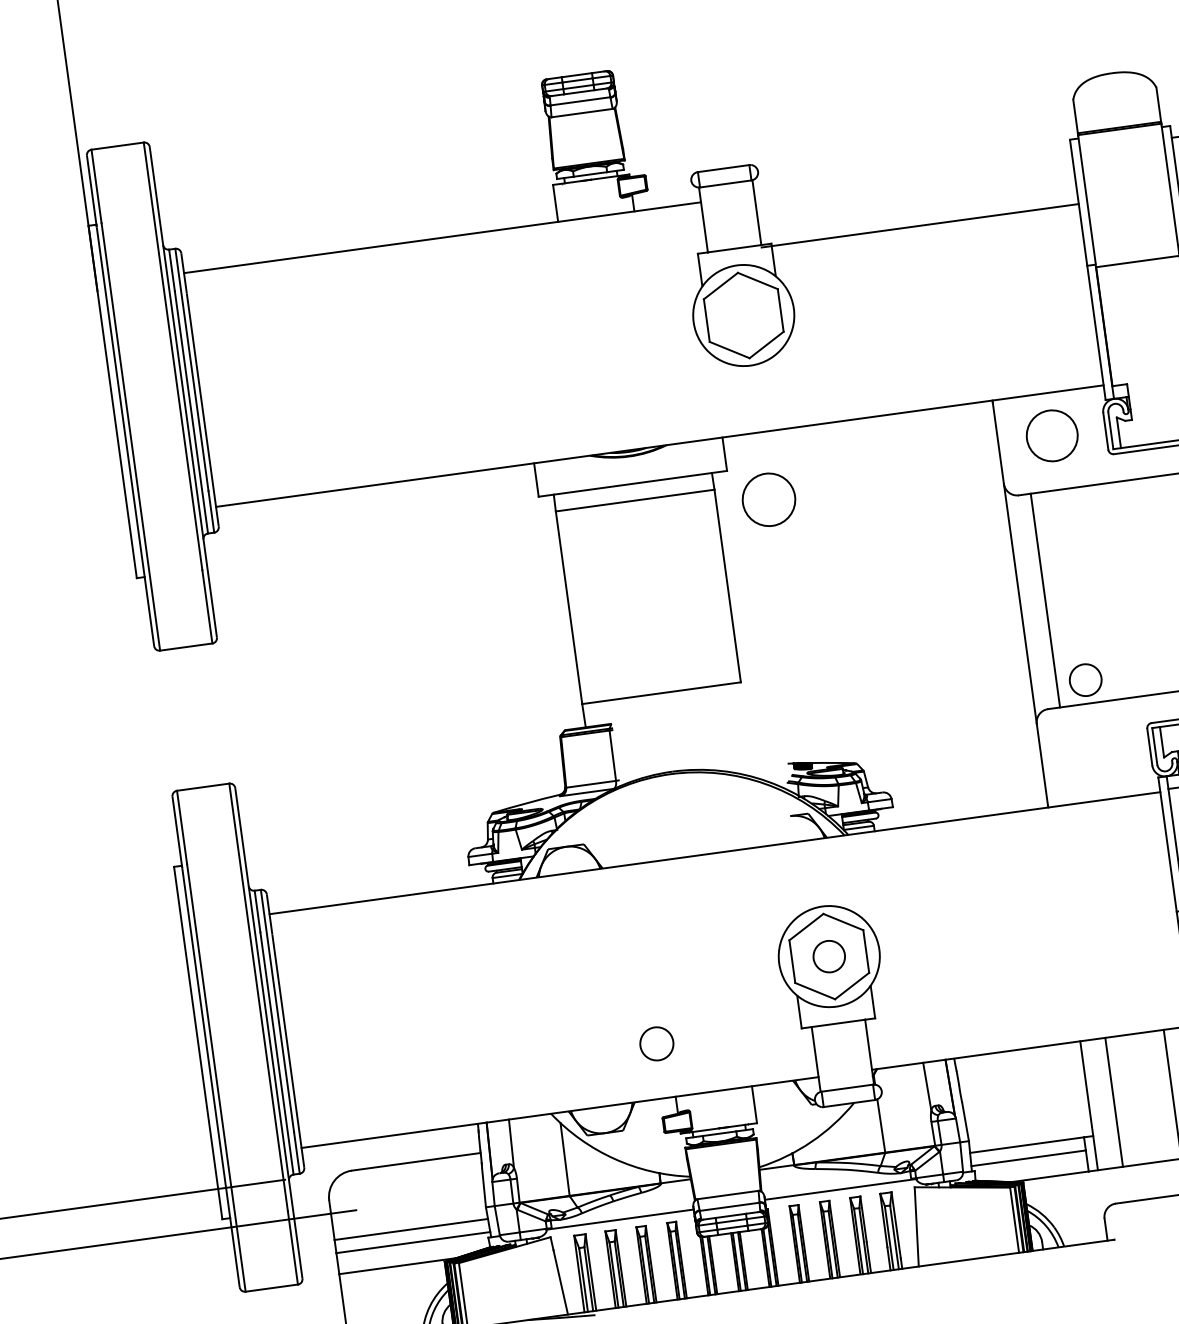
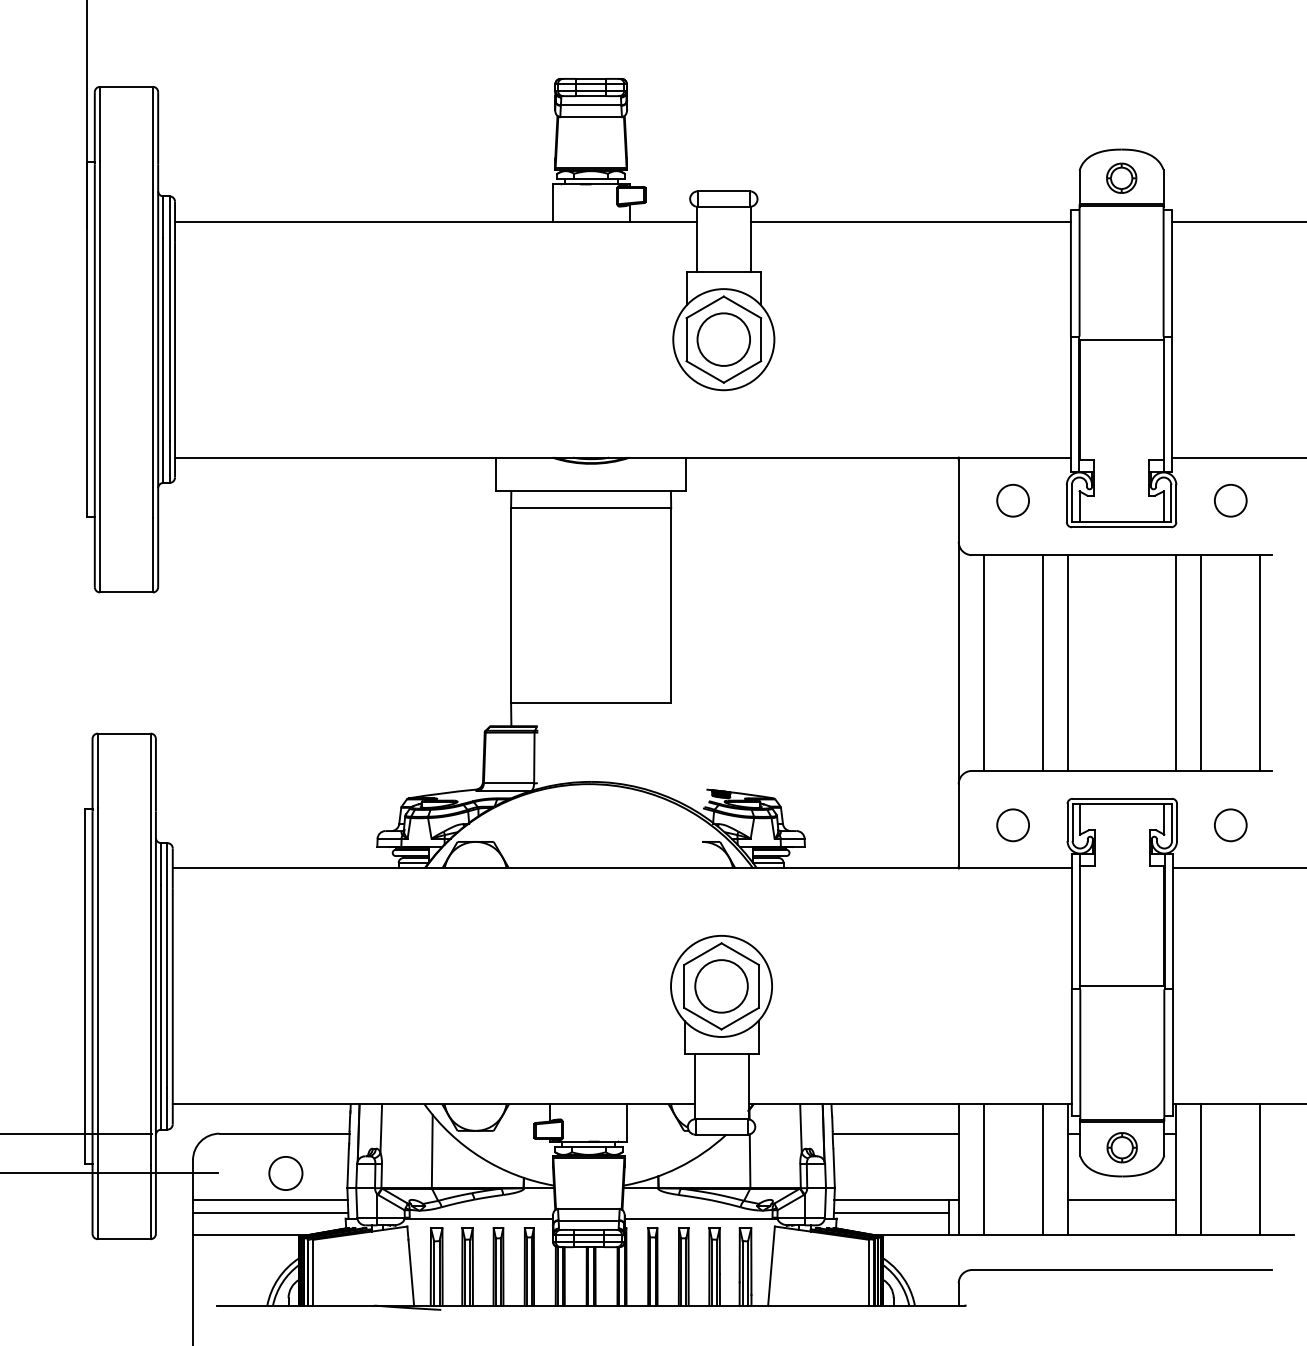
part: (1115, 100) -> (1121, 177), added
line: (919, 225) -> (910, 221), moved
circle: (1052, 435) -> (1013, 500), size x0.62
circle: (768, 499) -> (723, 339), moved
line: (1129, 588) -> (1068, 662), added
line: (1103, 592) -> (1042, 662), added
circle: (1085, 680) -> (1012, 825), moved
circle: (829, 956) -> (721, 986), size x1.67
circle: (656, 1043) -> (285, 1173), moved
line: (1021, 1078) -> (895, 1133), added

